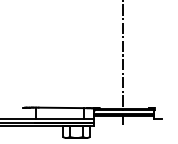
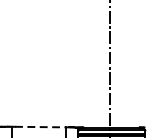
line: (63, 107) -> (43, 126), solid -> dashed

